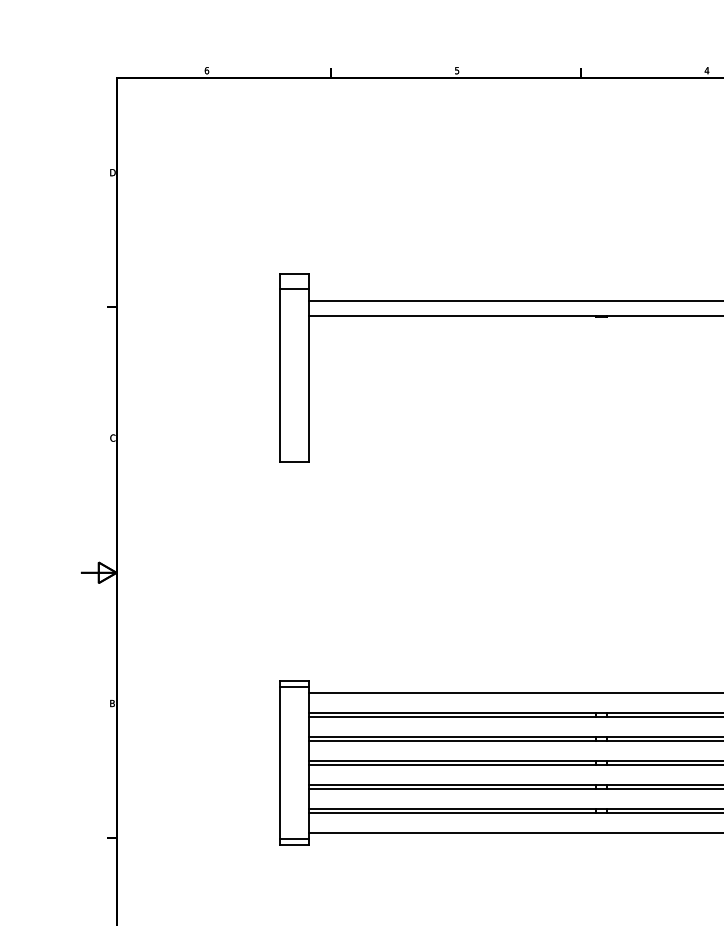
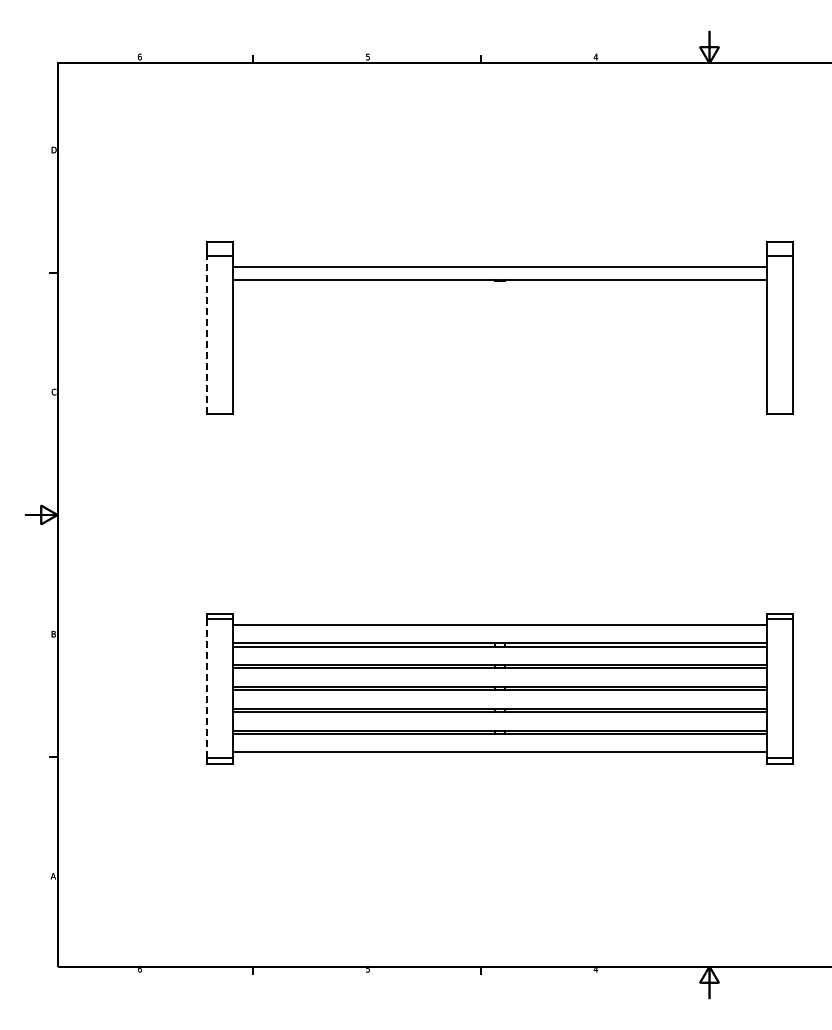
line: (280, 374) -> (206, 334), solid -> dashed
line: (280, 764) -> (206, 689), solid -> dashed

